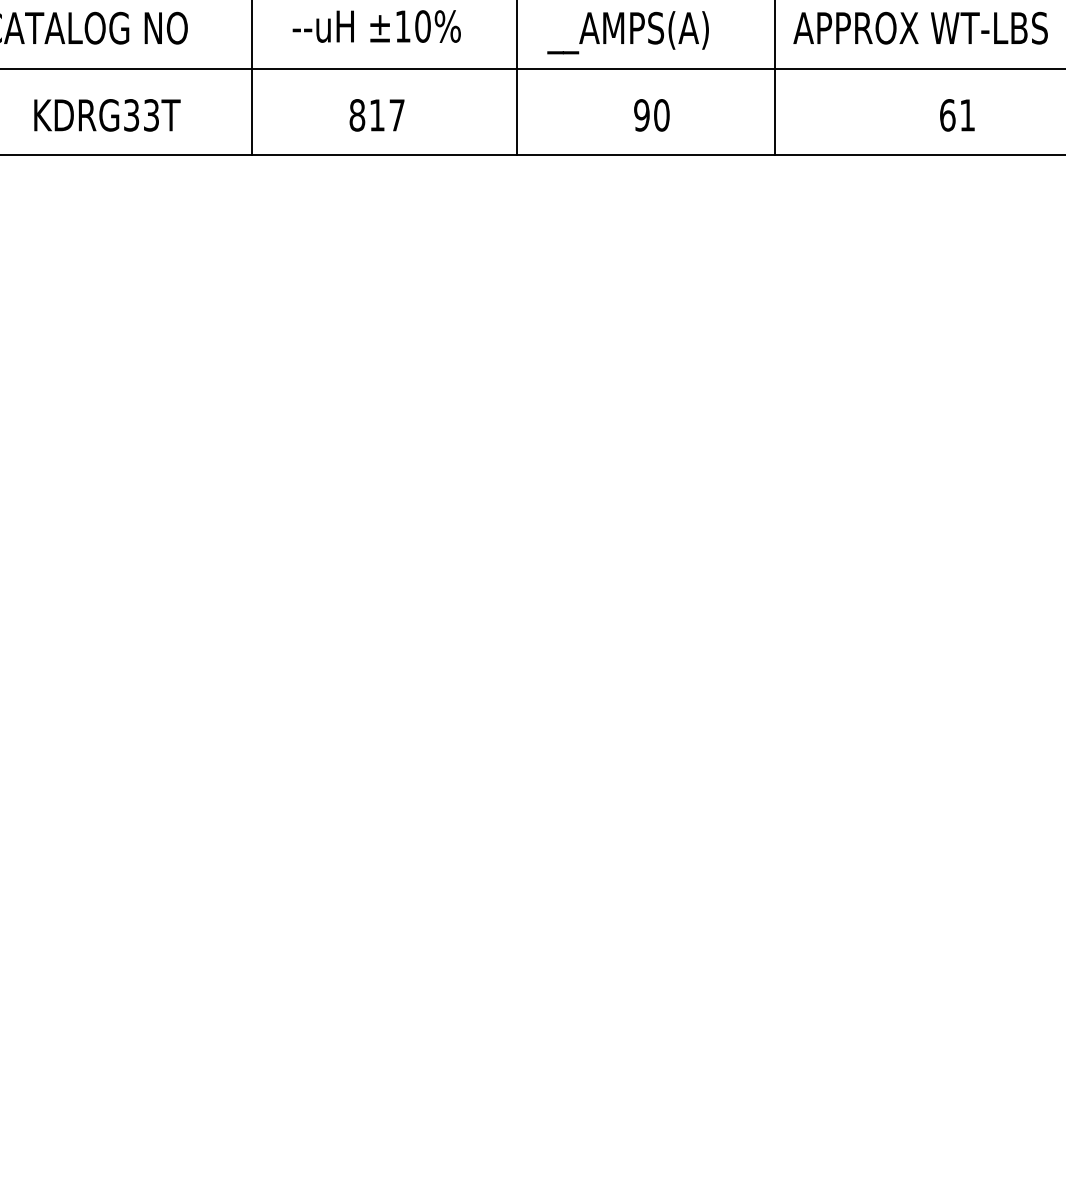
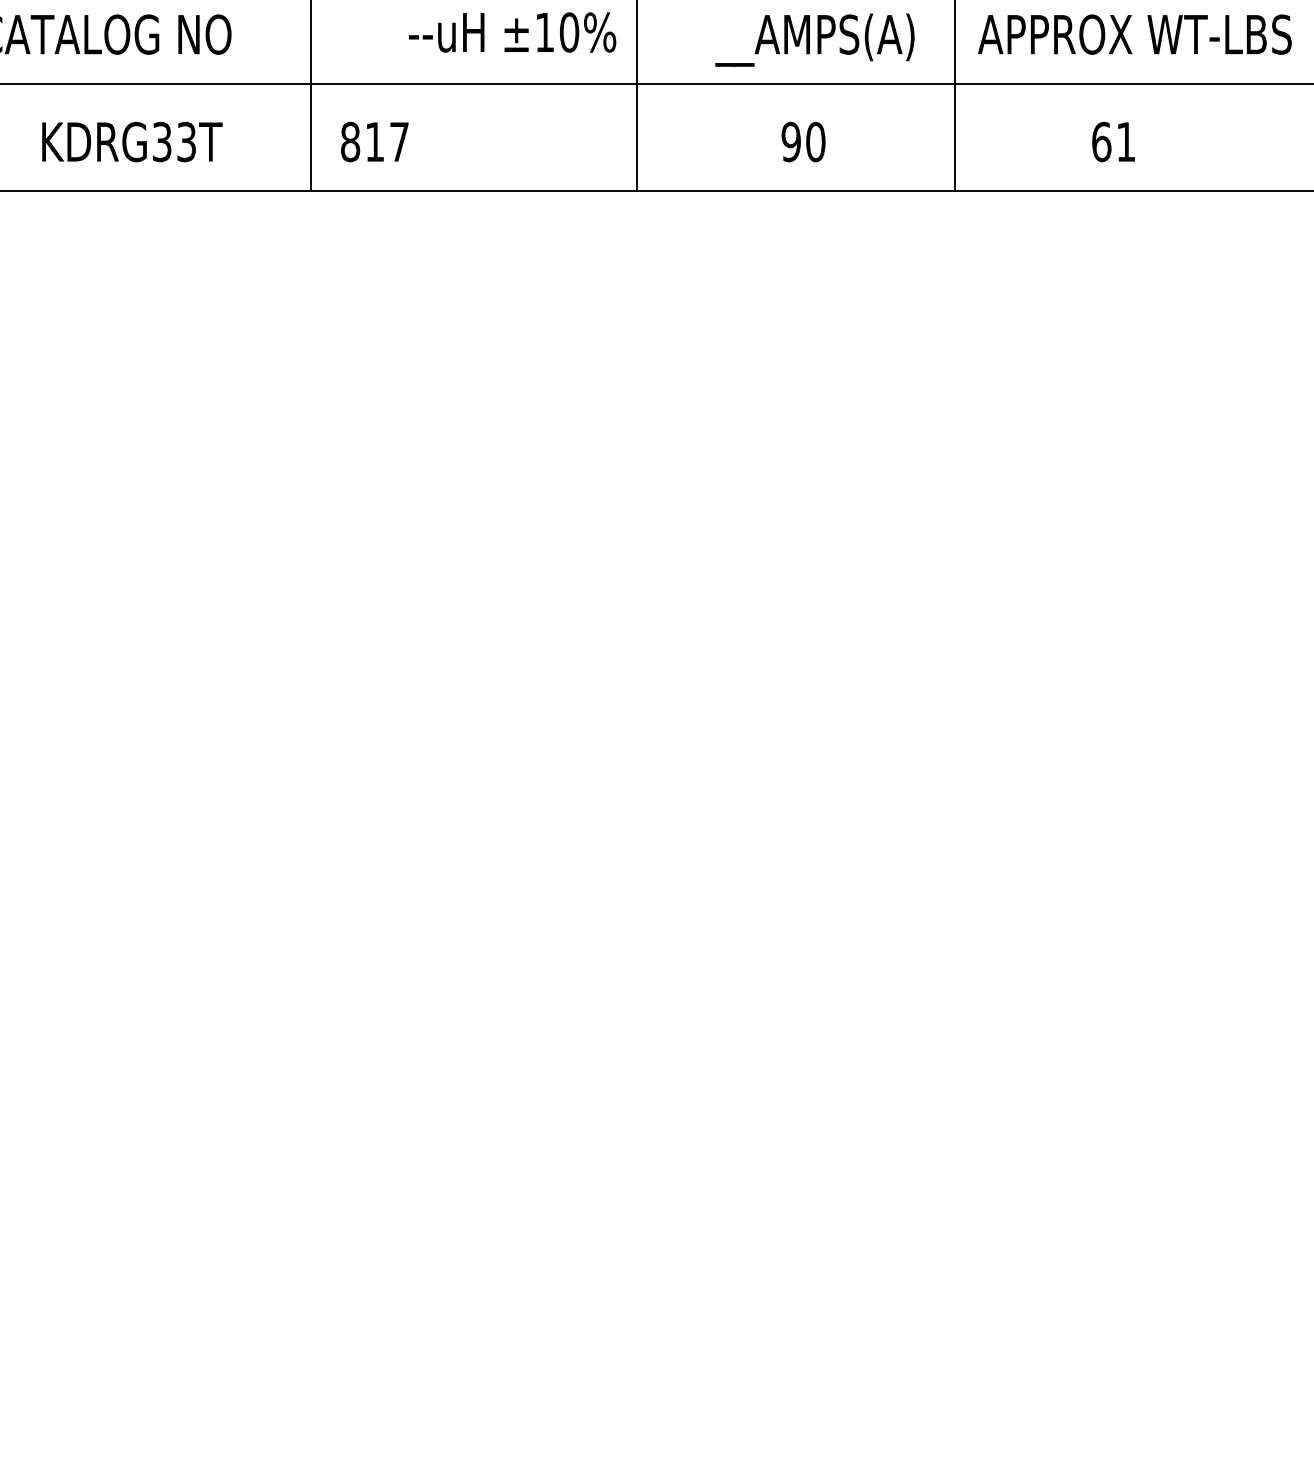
text: (376, 26) -> (512, 32), moved
text: (627, 32) -> (814, 39), moved
text: (376, 115) -> (374, 142), moved
text: (957, 115) -> (1113, 142), moved

